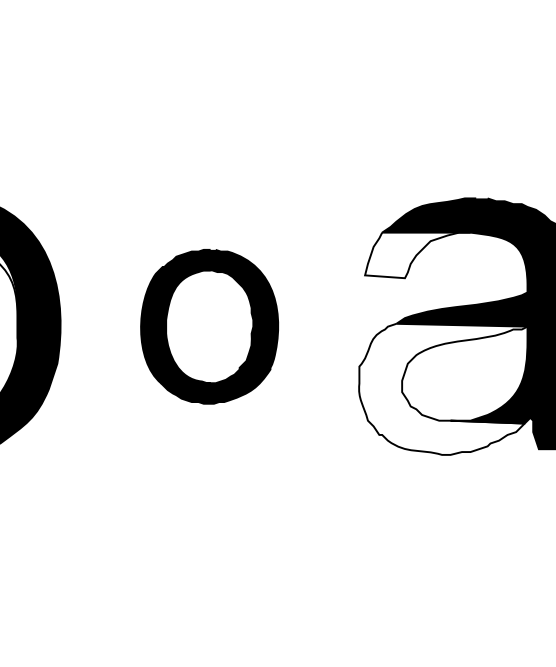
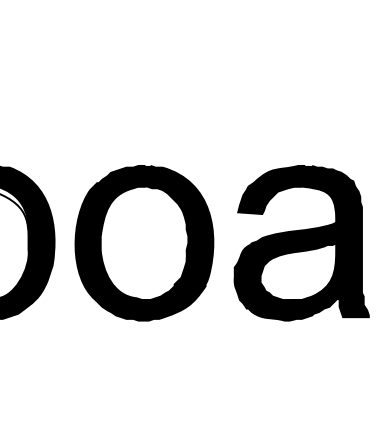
fill: (416, 255) -> (269, 200), added
part: (209, 327) -> (144, 243), size x1.67
fill: (443, 388) -> (285, 280), added

